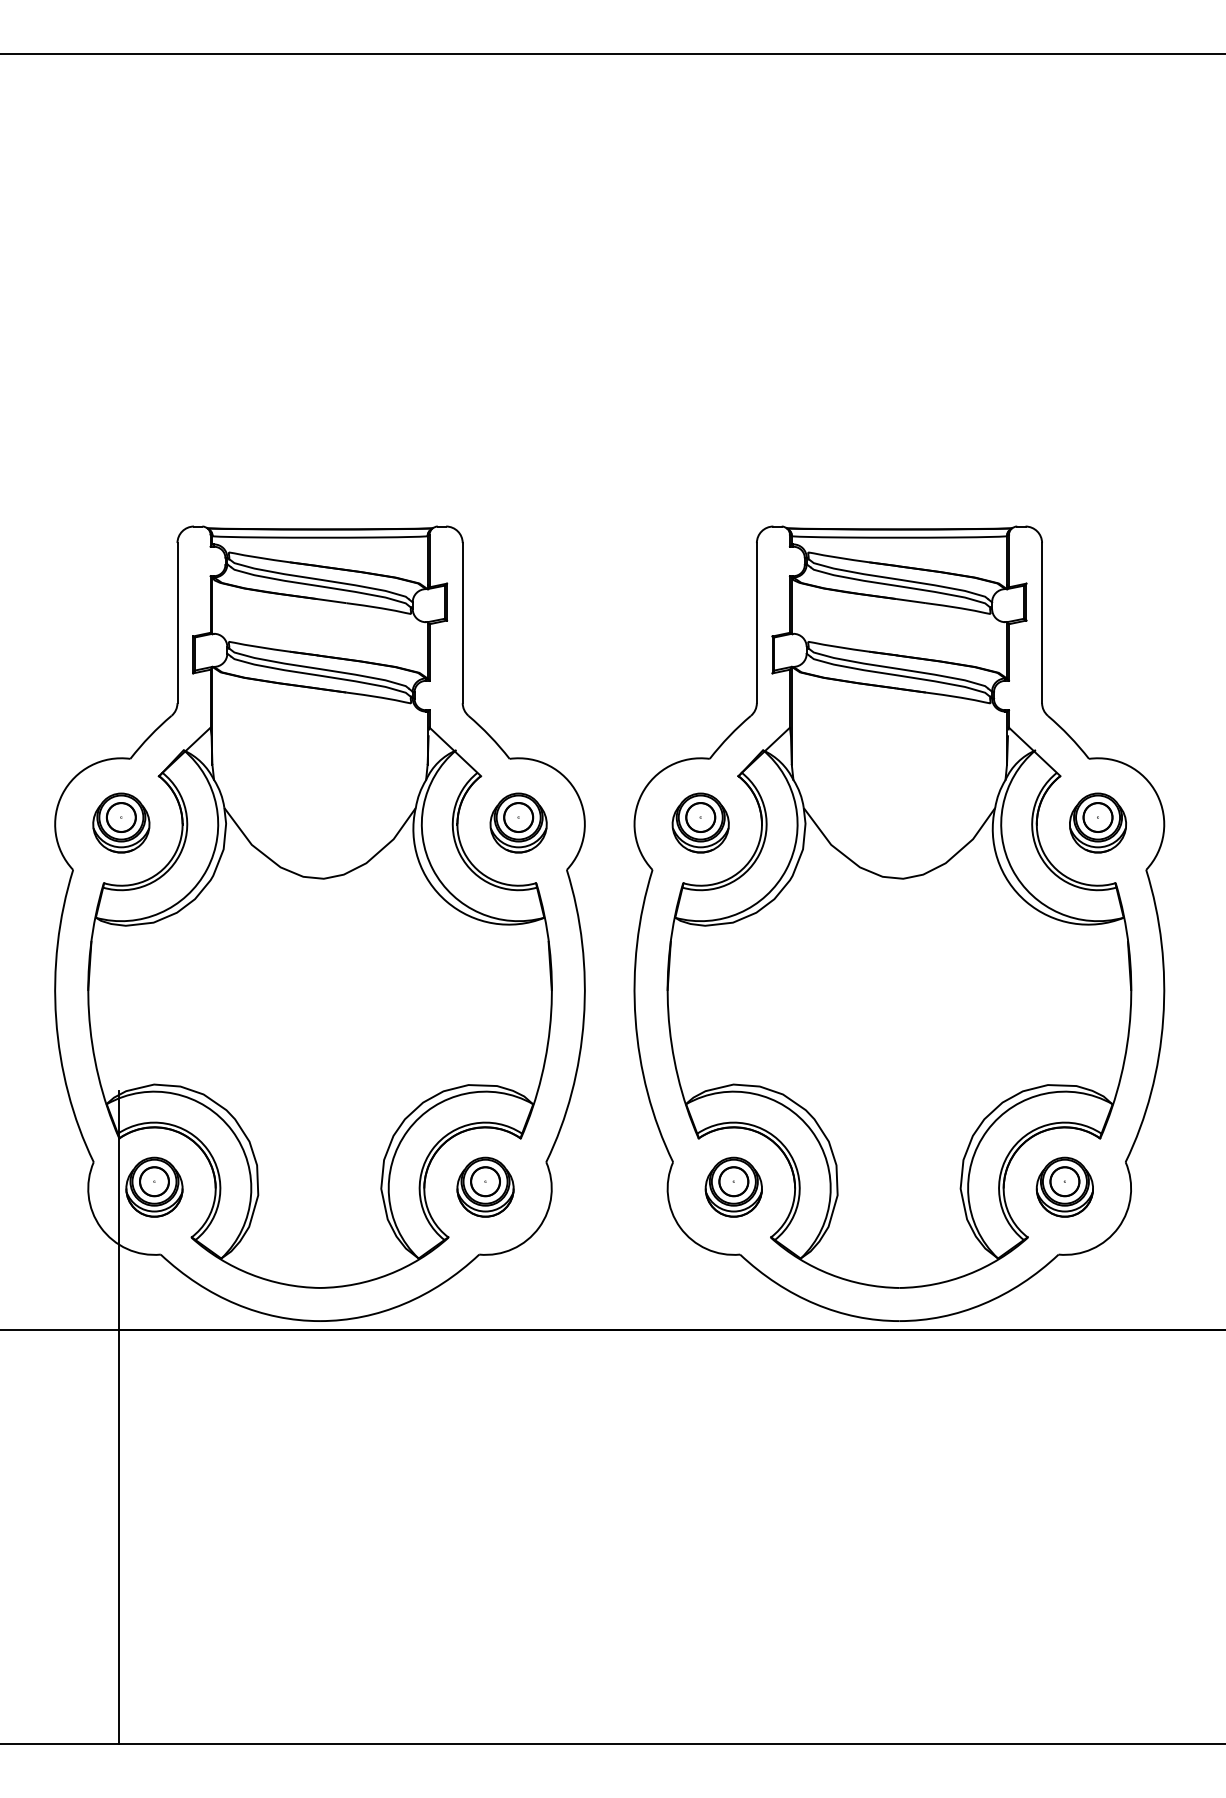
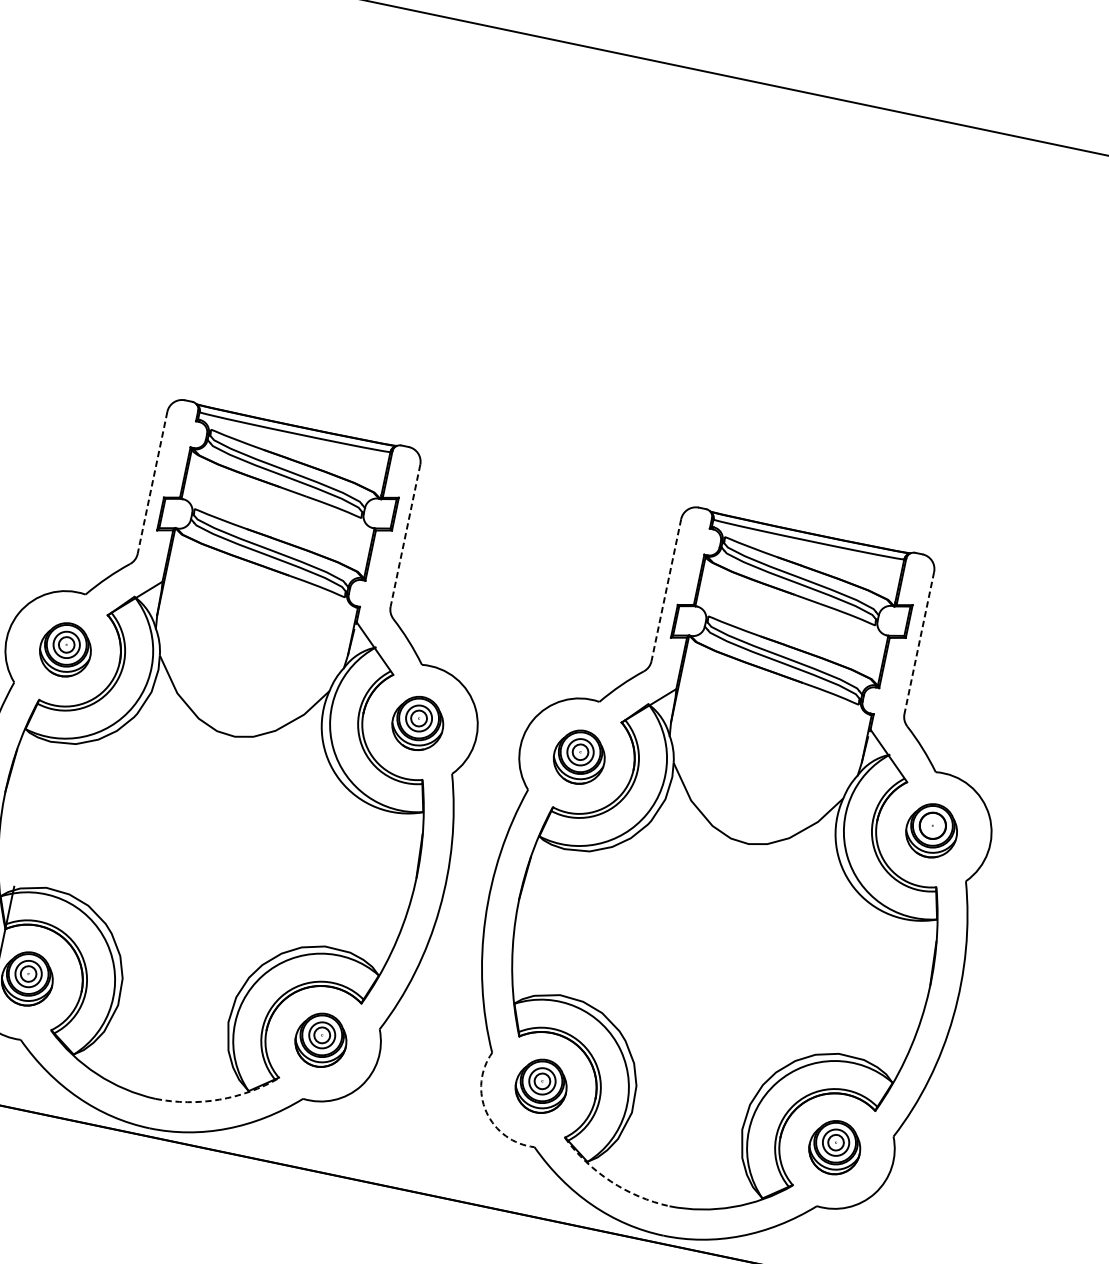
line: (177, 623) -> (152, 483), solid -> dashed
line: (462, 623) -> (405, 536), solid -> dashed
line: (756, 623) -> (665, 590), solid -> dashed
line: (1042, 623) -> (919, 643), solid -> dashed
circle: (121, 817) -> (66, 644), size x0.6
circle: (518, 817) -> (418, 718), size x0.6
circle: (700, 817) -> (580, 752), size x0.6
circle: (154, 1181) -> (28, 973), size x0.6
circle: (485, 1181) -> (322, 1035), size x0.6
circle: (733, 1181) -> (542, 1081), size x0.6
circle: (1064, 1181) -> (835, 1142), size x0.6
arc: (680, 1227) -> (486, 1112), solid -> dashed
arc: (388, 1274) -> (218, 1099), solid -> dashed
arc: (830, 1274) -> (610, 1181), solid -> dashed

